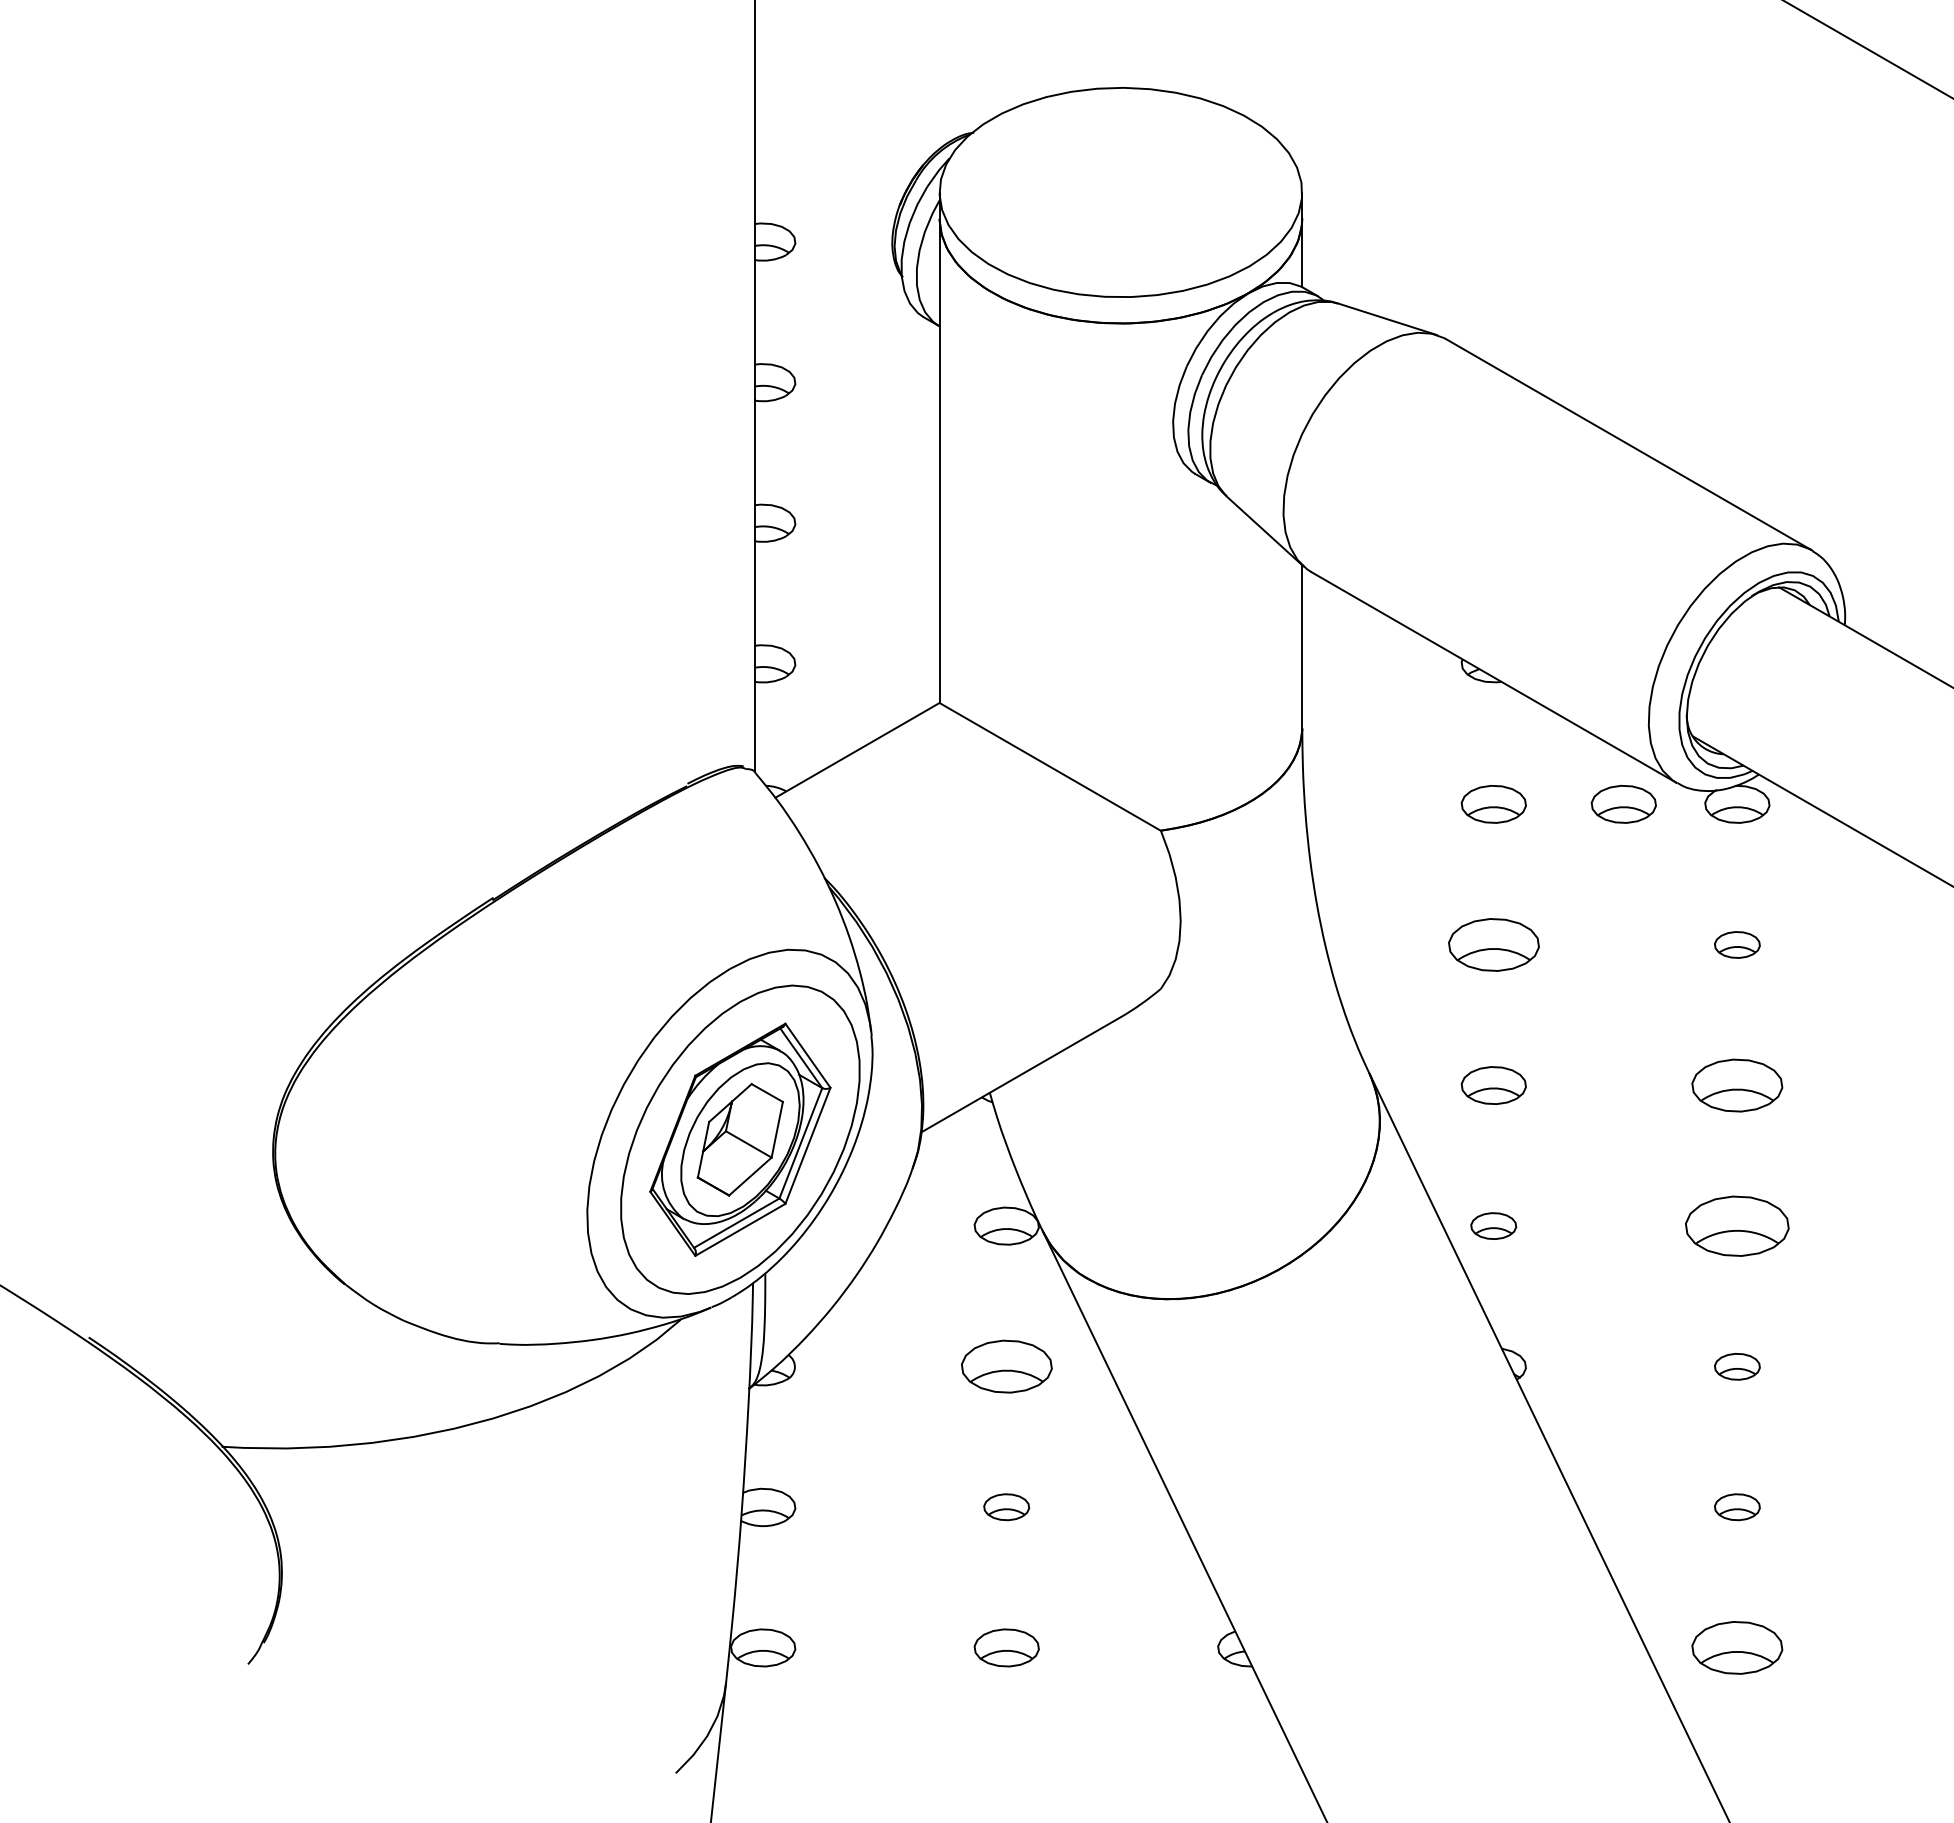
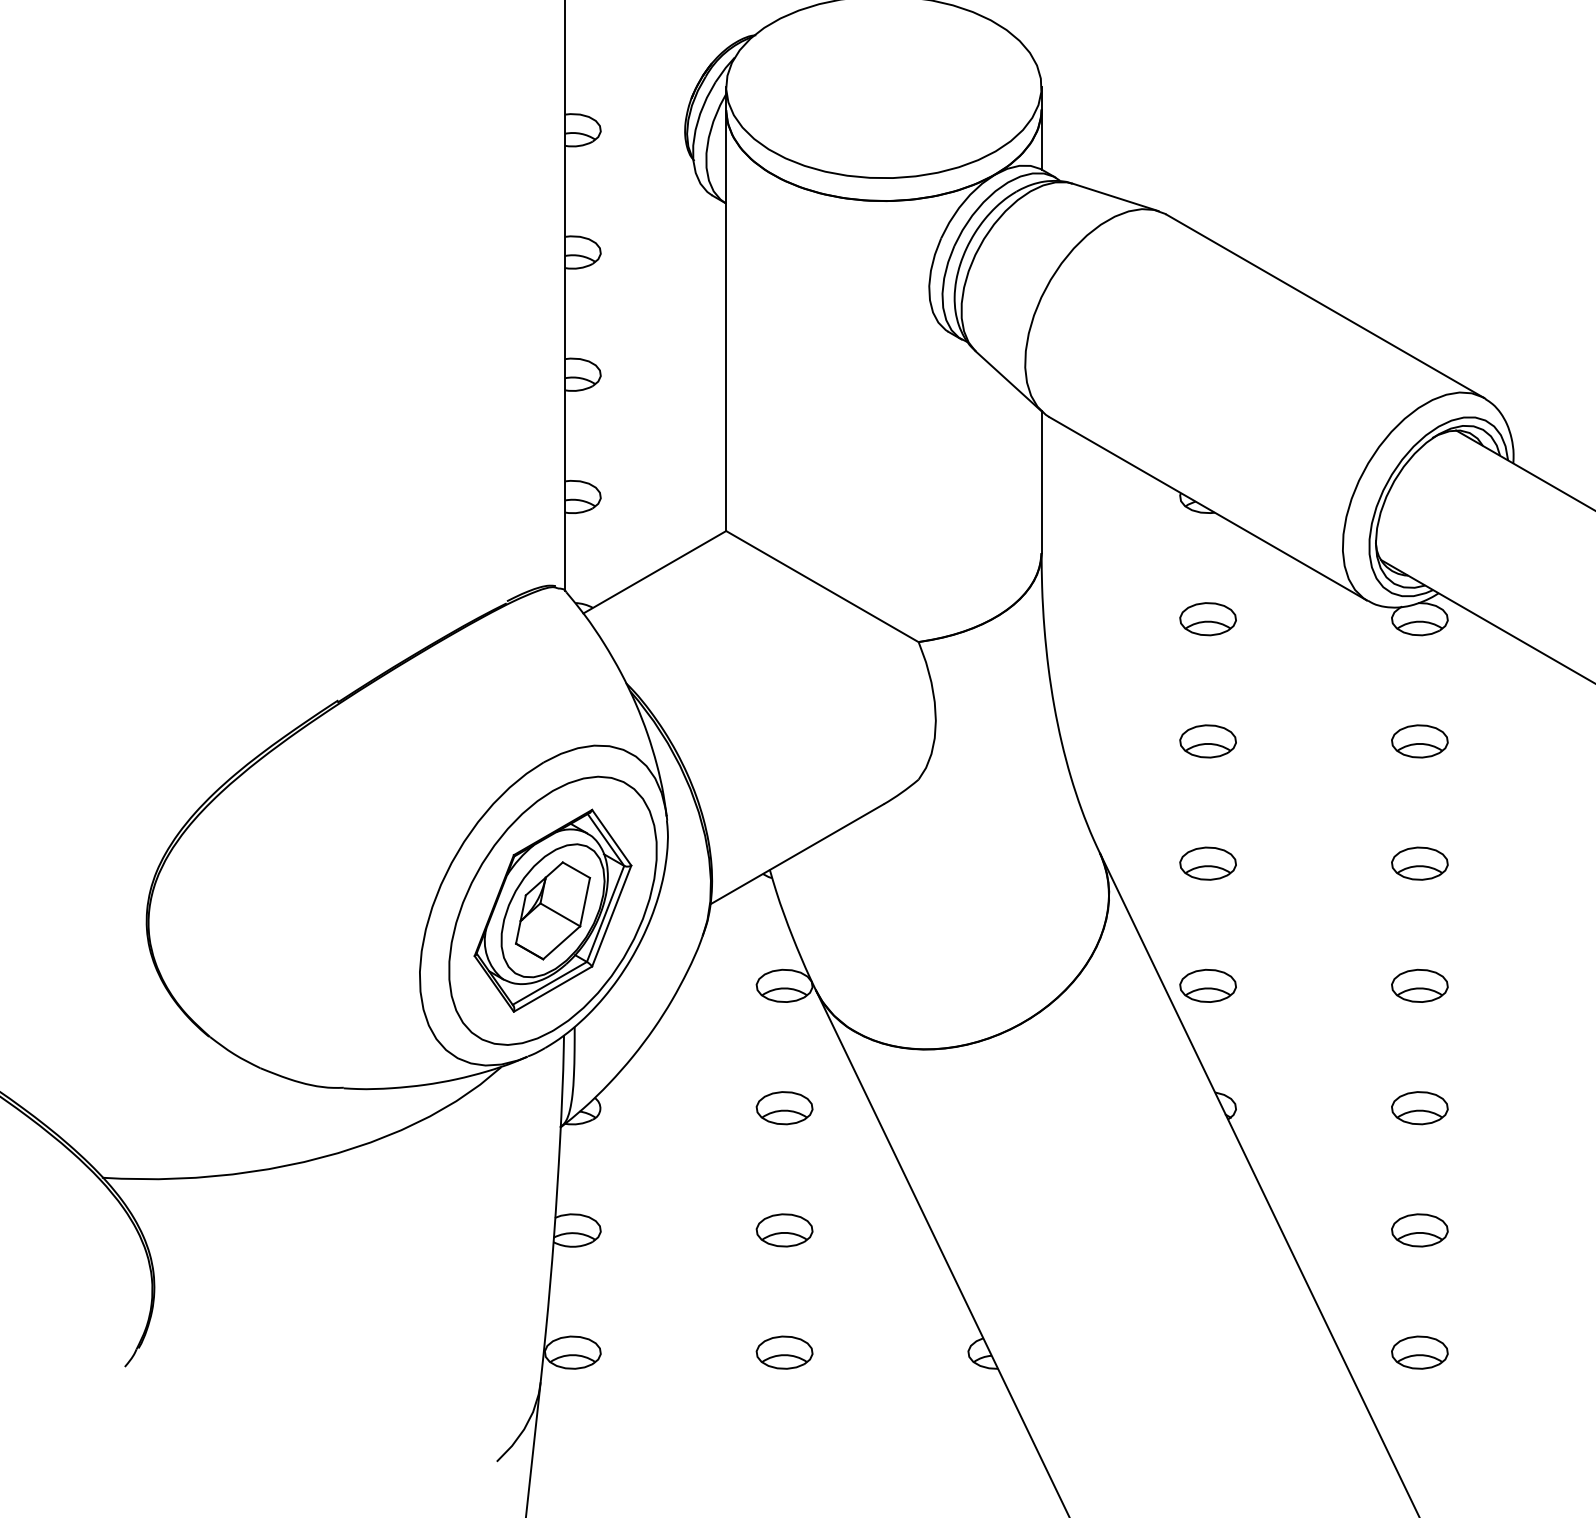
part: (1623, 804) -> (1320, 619), removed
part: (1493, 944) -> (1207, 741), size x0.71
part: (1737, 944) -> (1419, 741), size x1.43
part: (1737, 1085) -> (1419, 863), size x0.71
part: (1493, 1225) -> (1207, 985), size x1.43
part: (1737, 1225) -> (1419, 985), size x0.62
part: (1006, 1366) -> (784, 1107), size x0.71
part: (1737, 1366) -> (1419, 1107), size x1.43
part: (1006, 1506) -> (784, 1229), size x1.43
part: (1737, 1506) -> (1419, 1229), size x1.43
part: (1737, 1647) -> (1419, 1352), size x0.71

